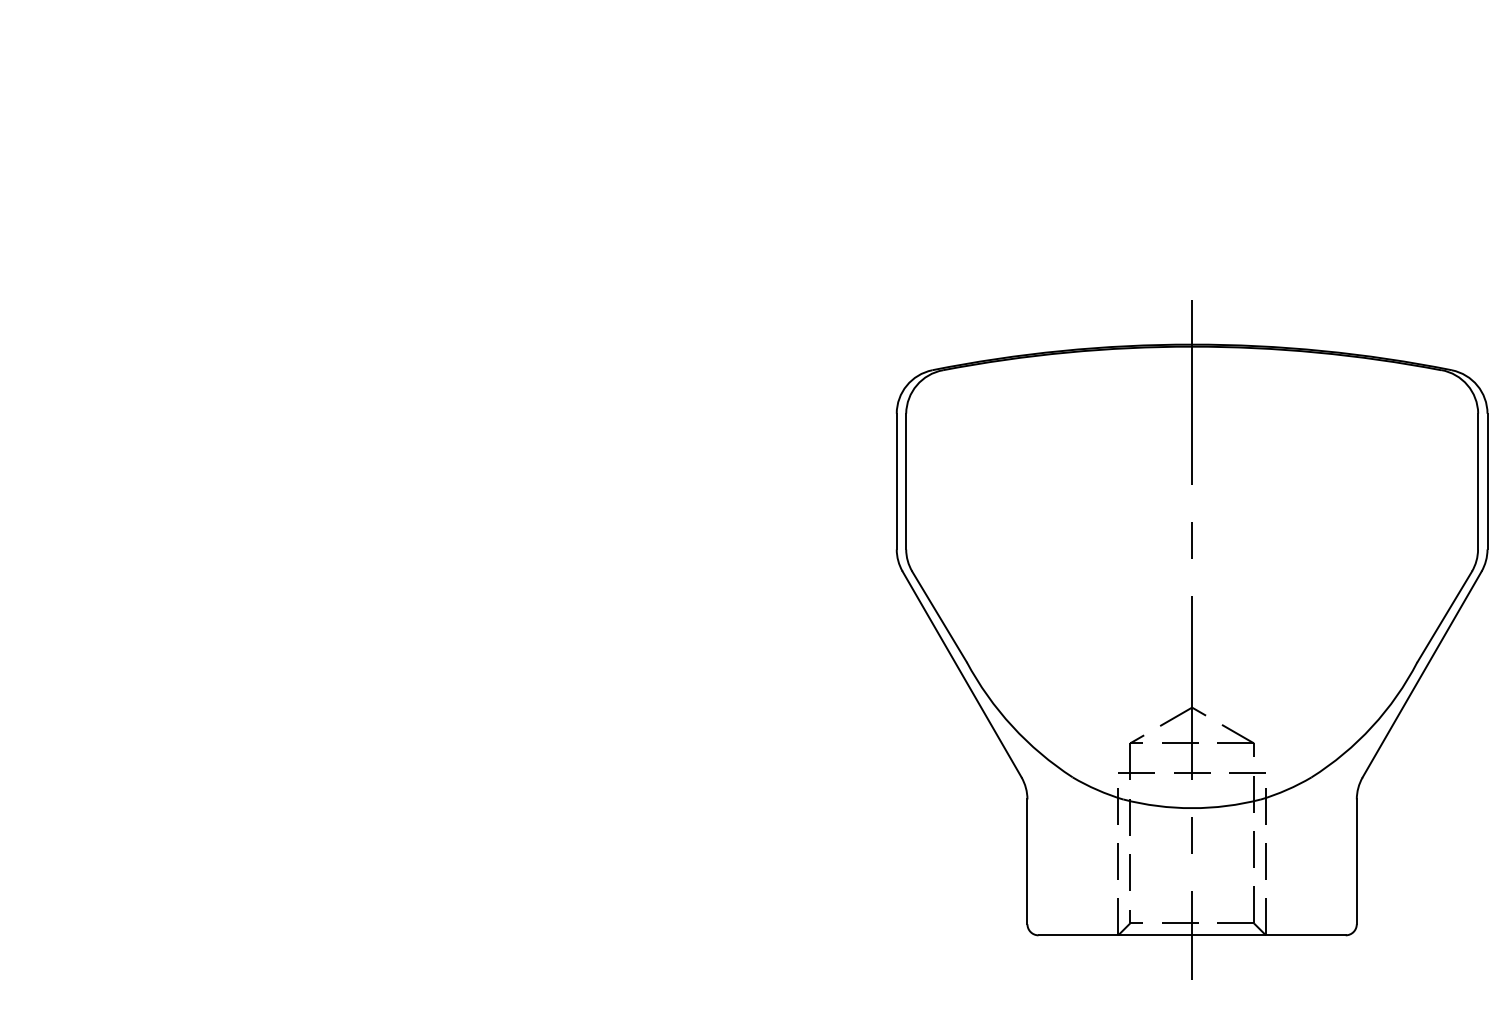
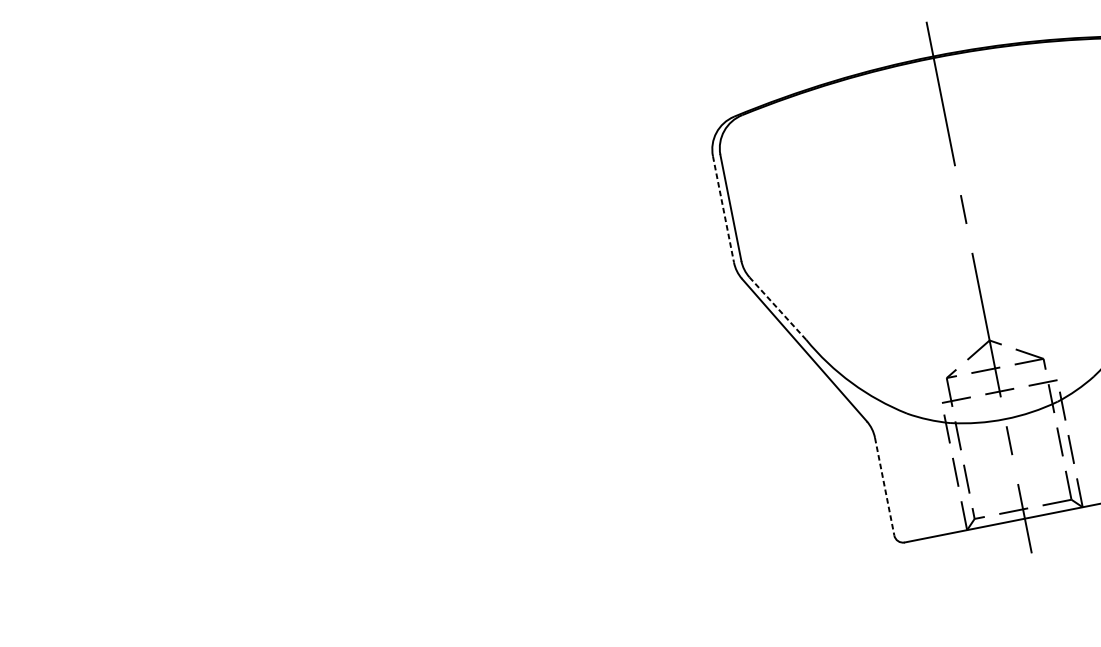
line: (896, 481) -> (723, 209), solid -> dashed
line: (939, 616) -> (777, 308), solid -> dashed
line: (1027, 862) -> (884, 487), solid -> dashed

